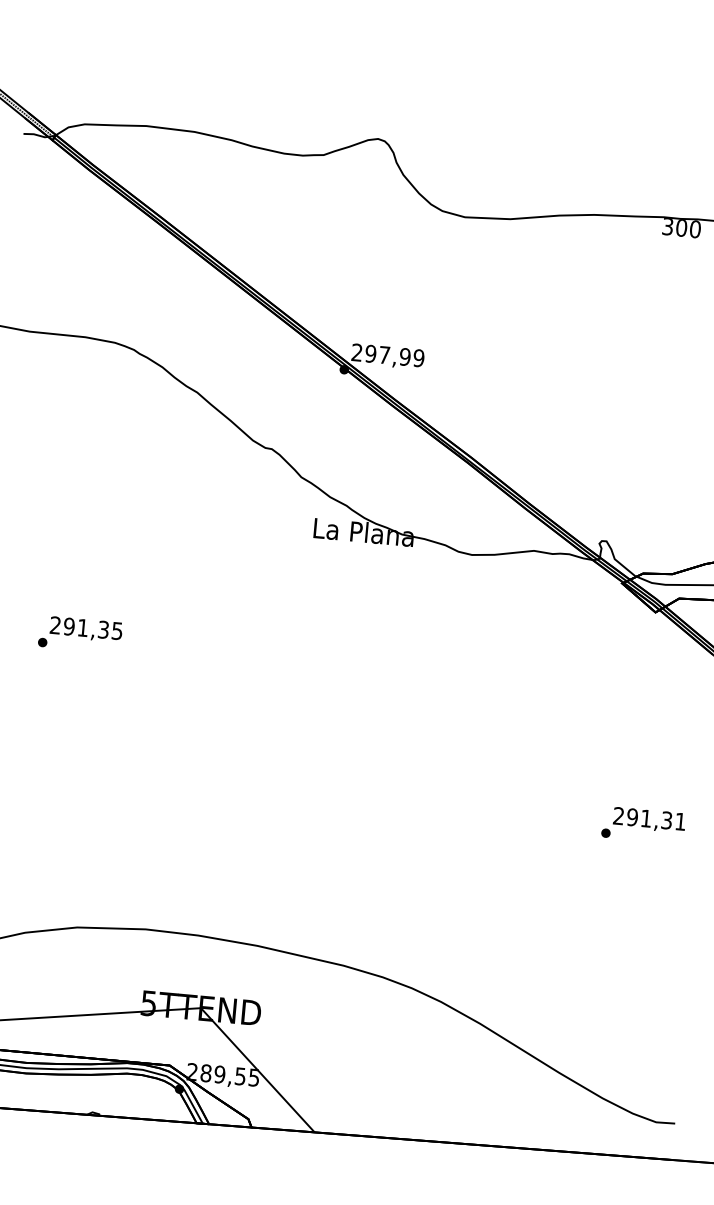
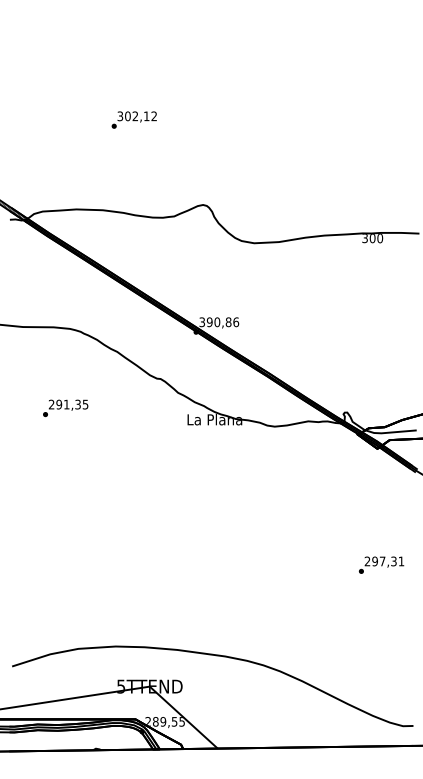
text: (388, 355) -> (219, 322), 297,99 -> 390,86
text: (80, 634) -> (65, 408), moved
text: (646, 818) -> (382, 561), 291,31 -> 297,31

